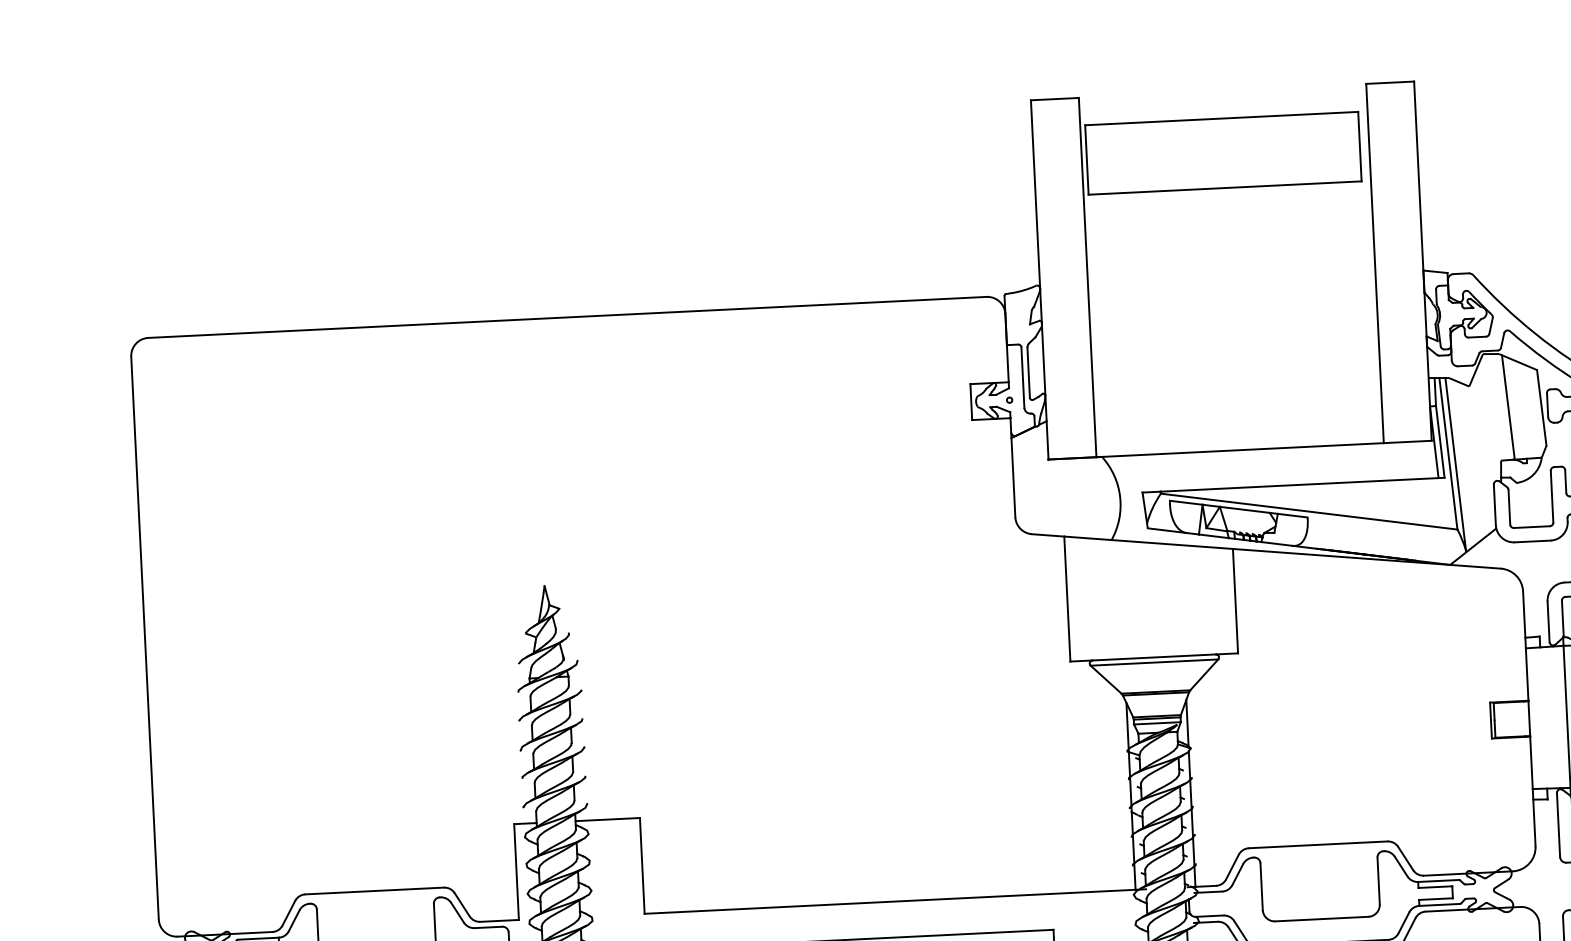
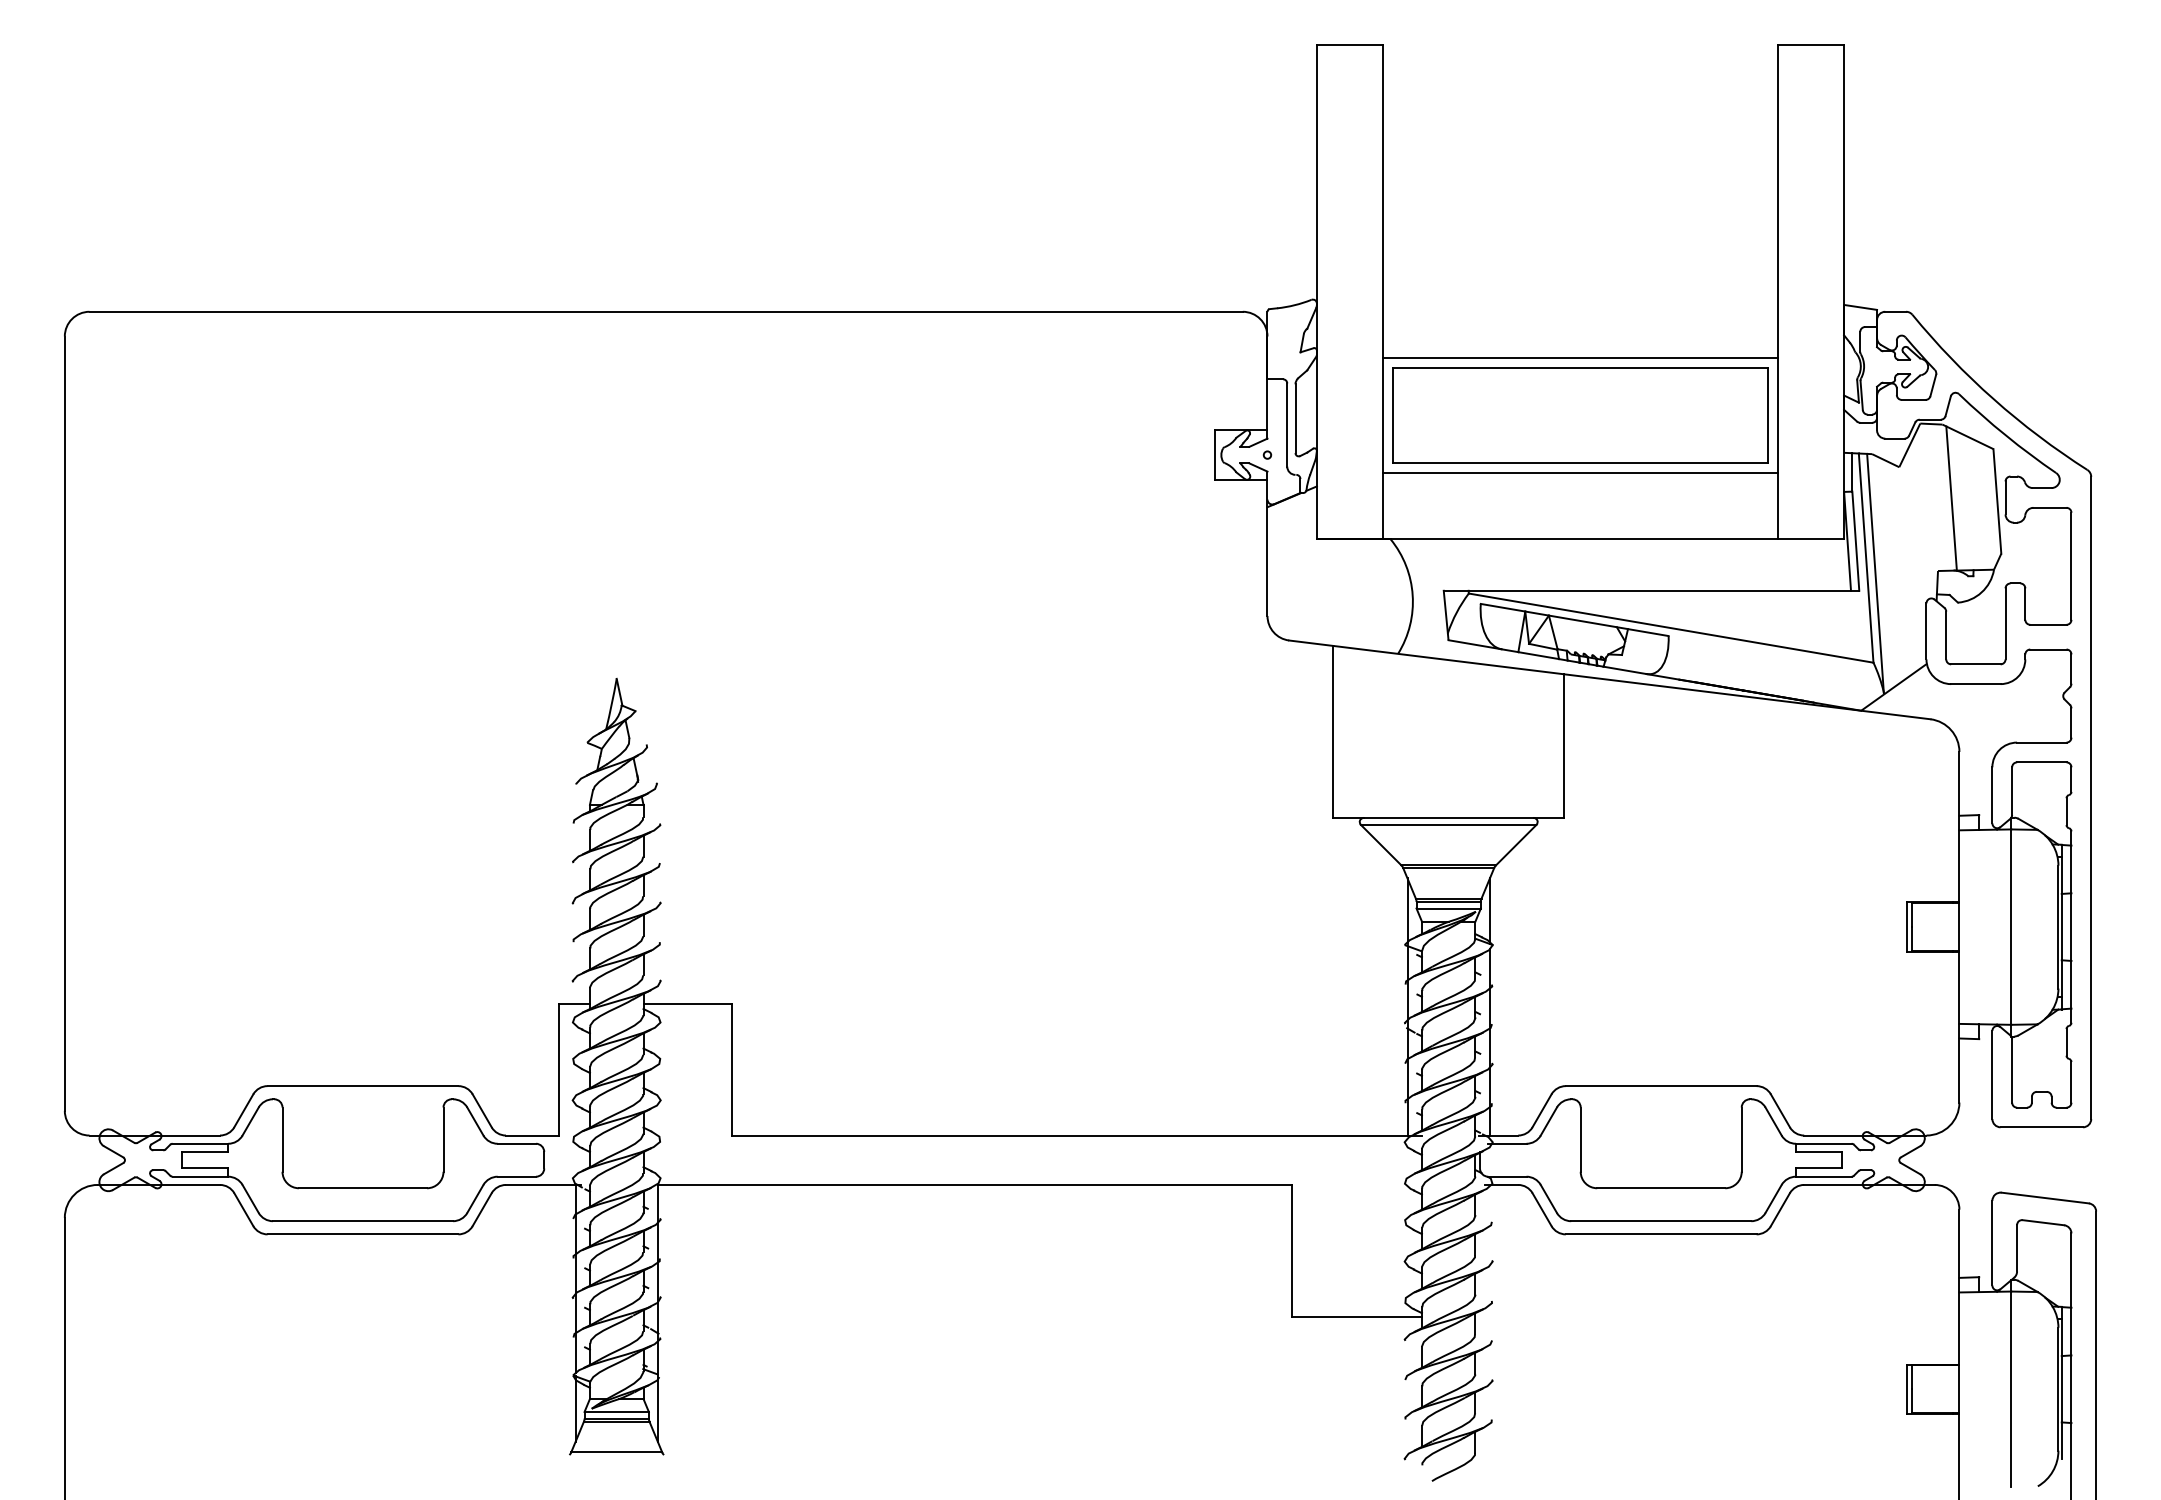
part: (1223, 153) -> (1580, 415), moved
line: (1233, 318) -> (1580, 357), added
line: (1237, 402) -> (1580, 473), added

